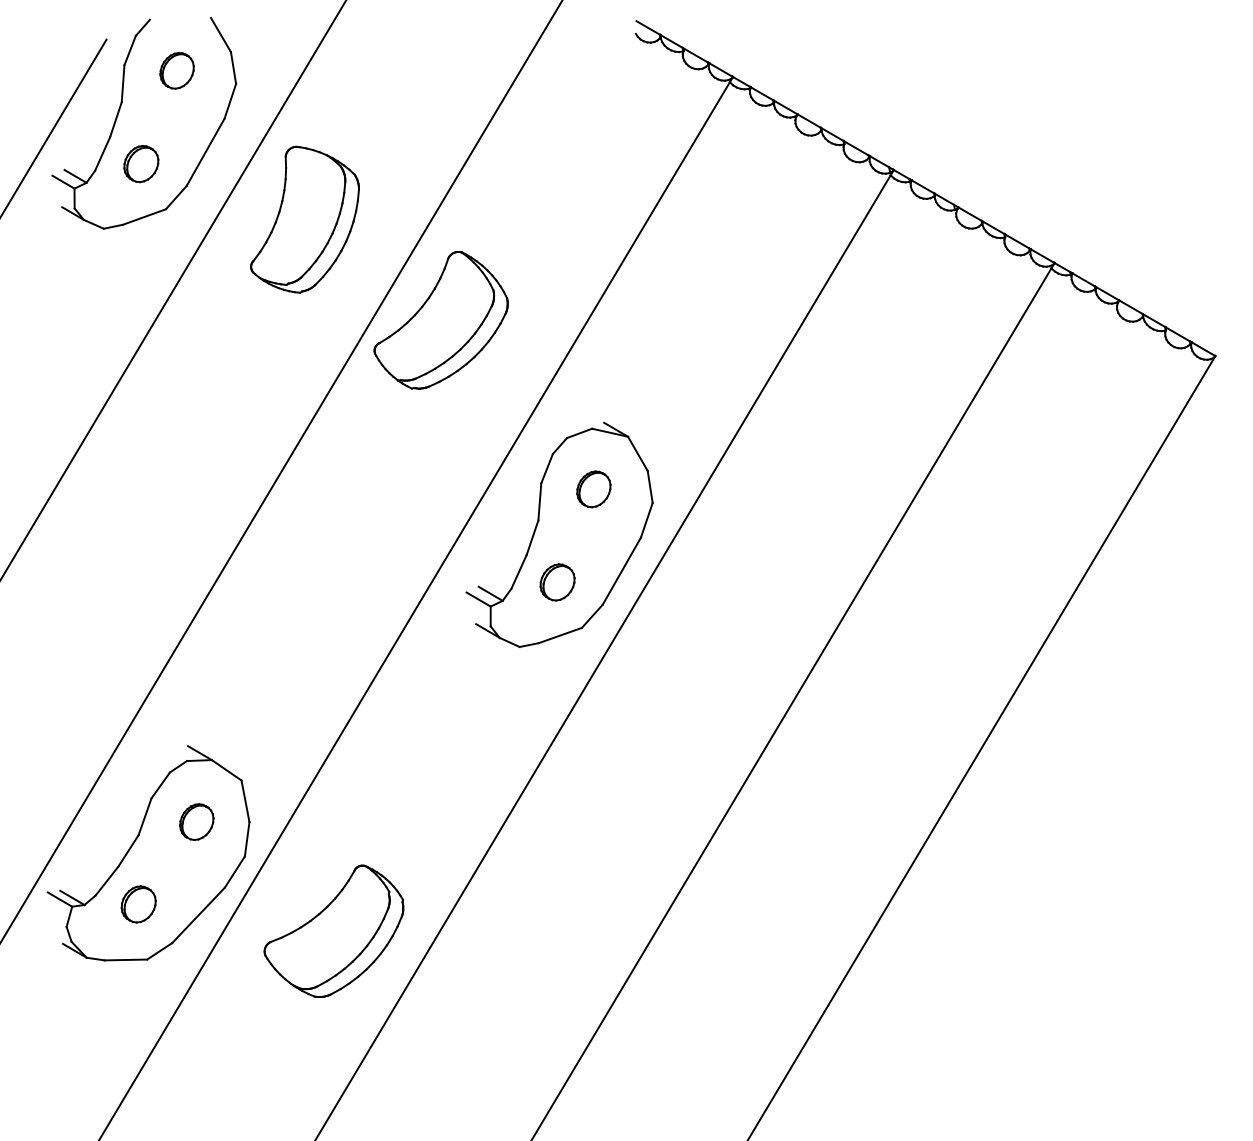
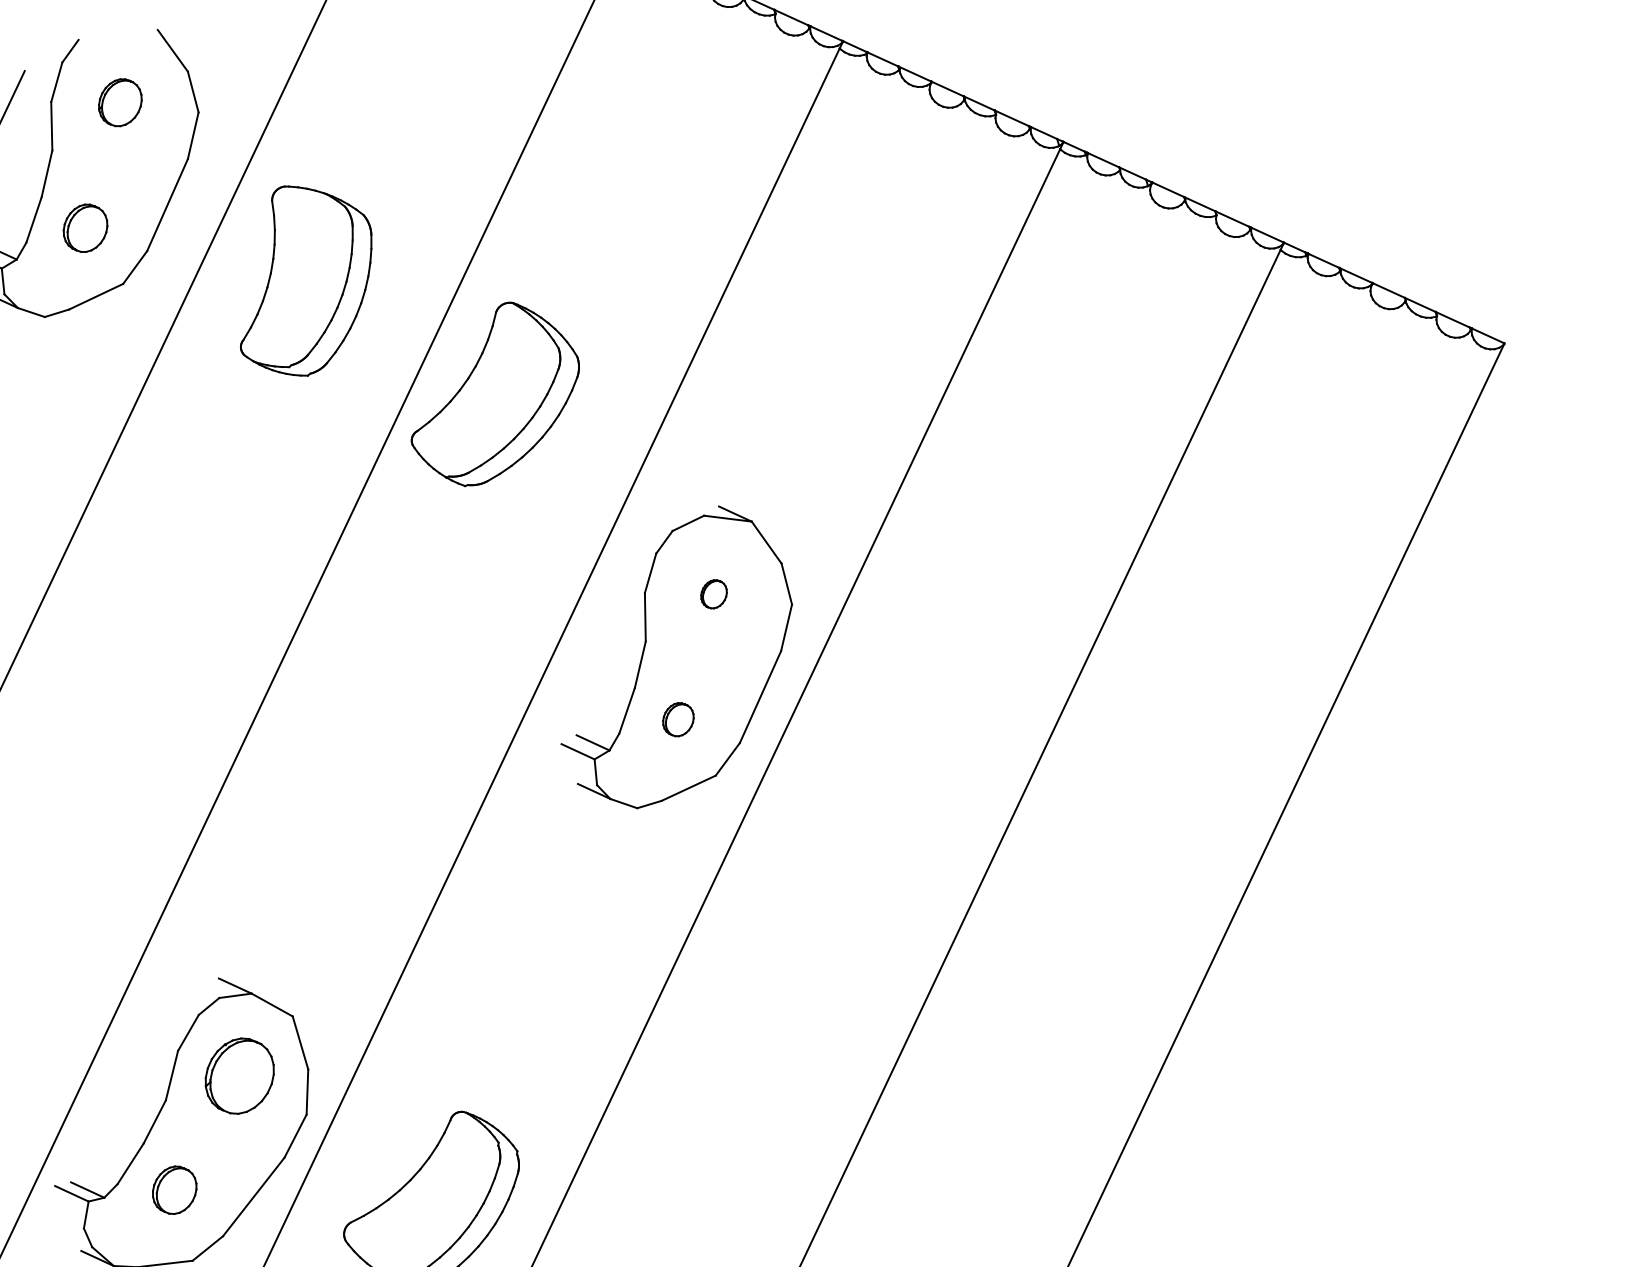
part: (593, 489) -> (713, 594), size x0.6
part: (557, 582) -> (678, 719), size x0.7
part: (196, 821) -> (239, 1075), size x1.6

